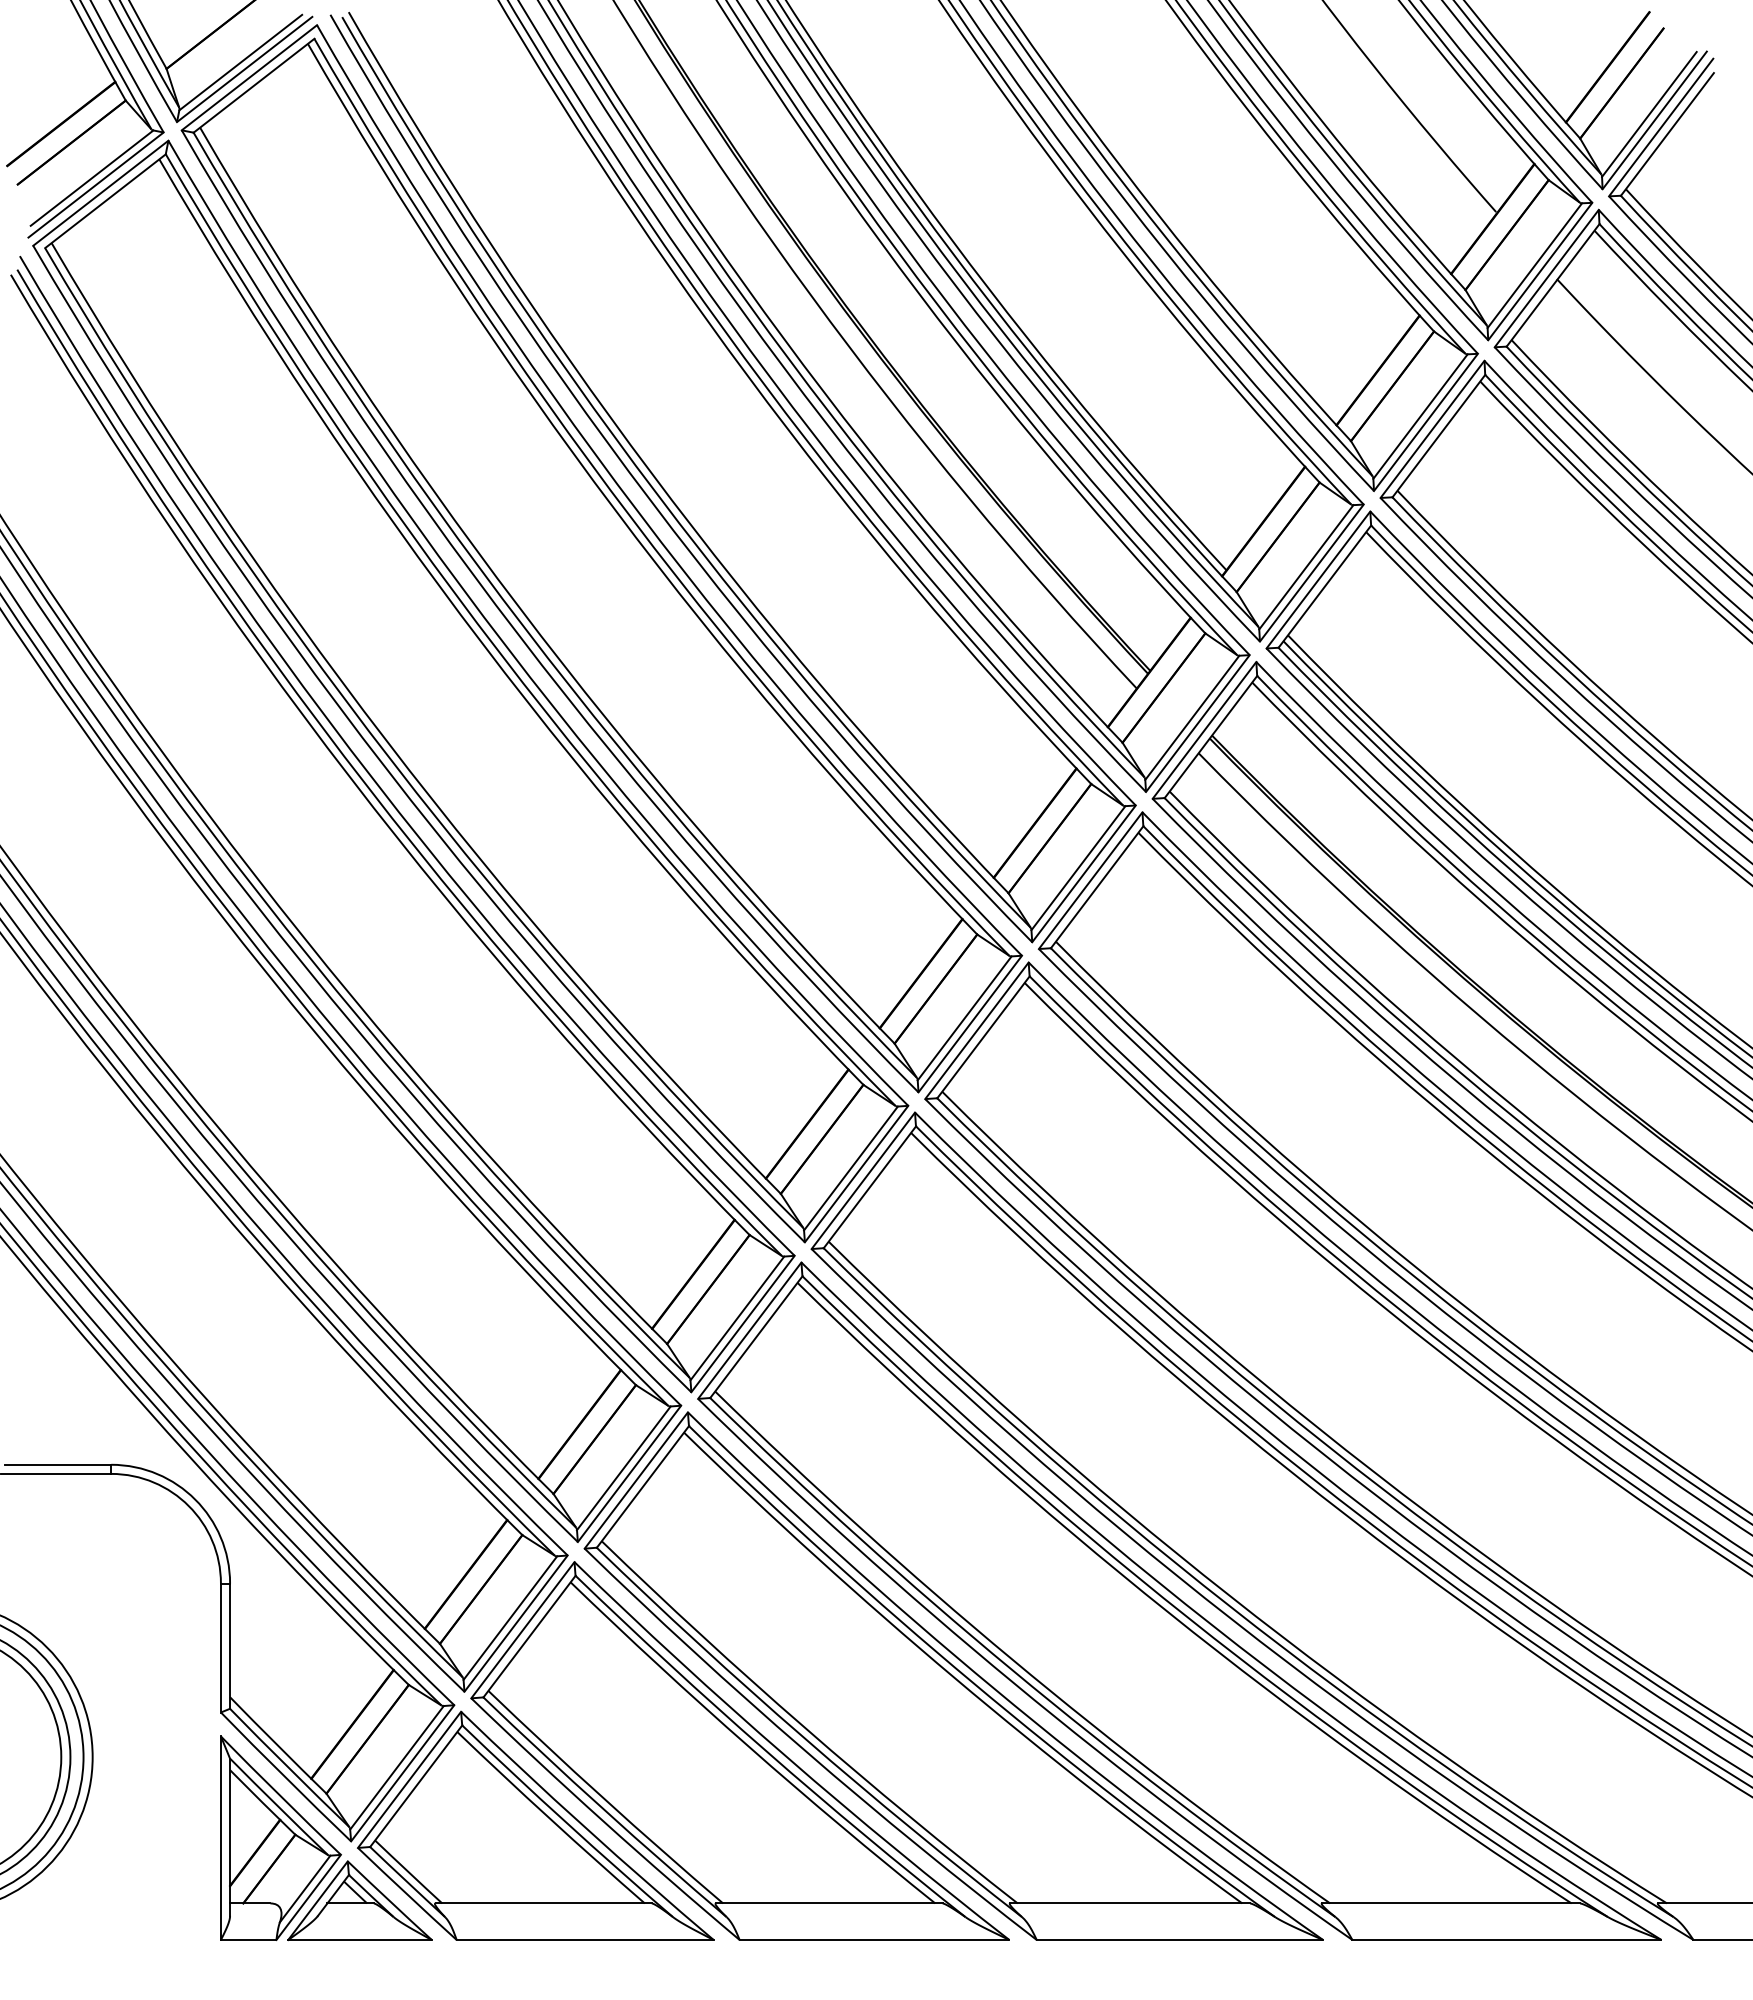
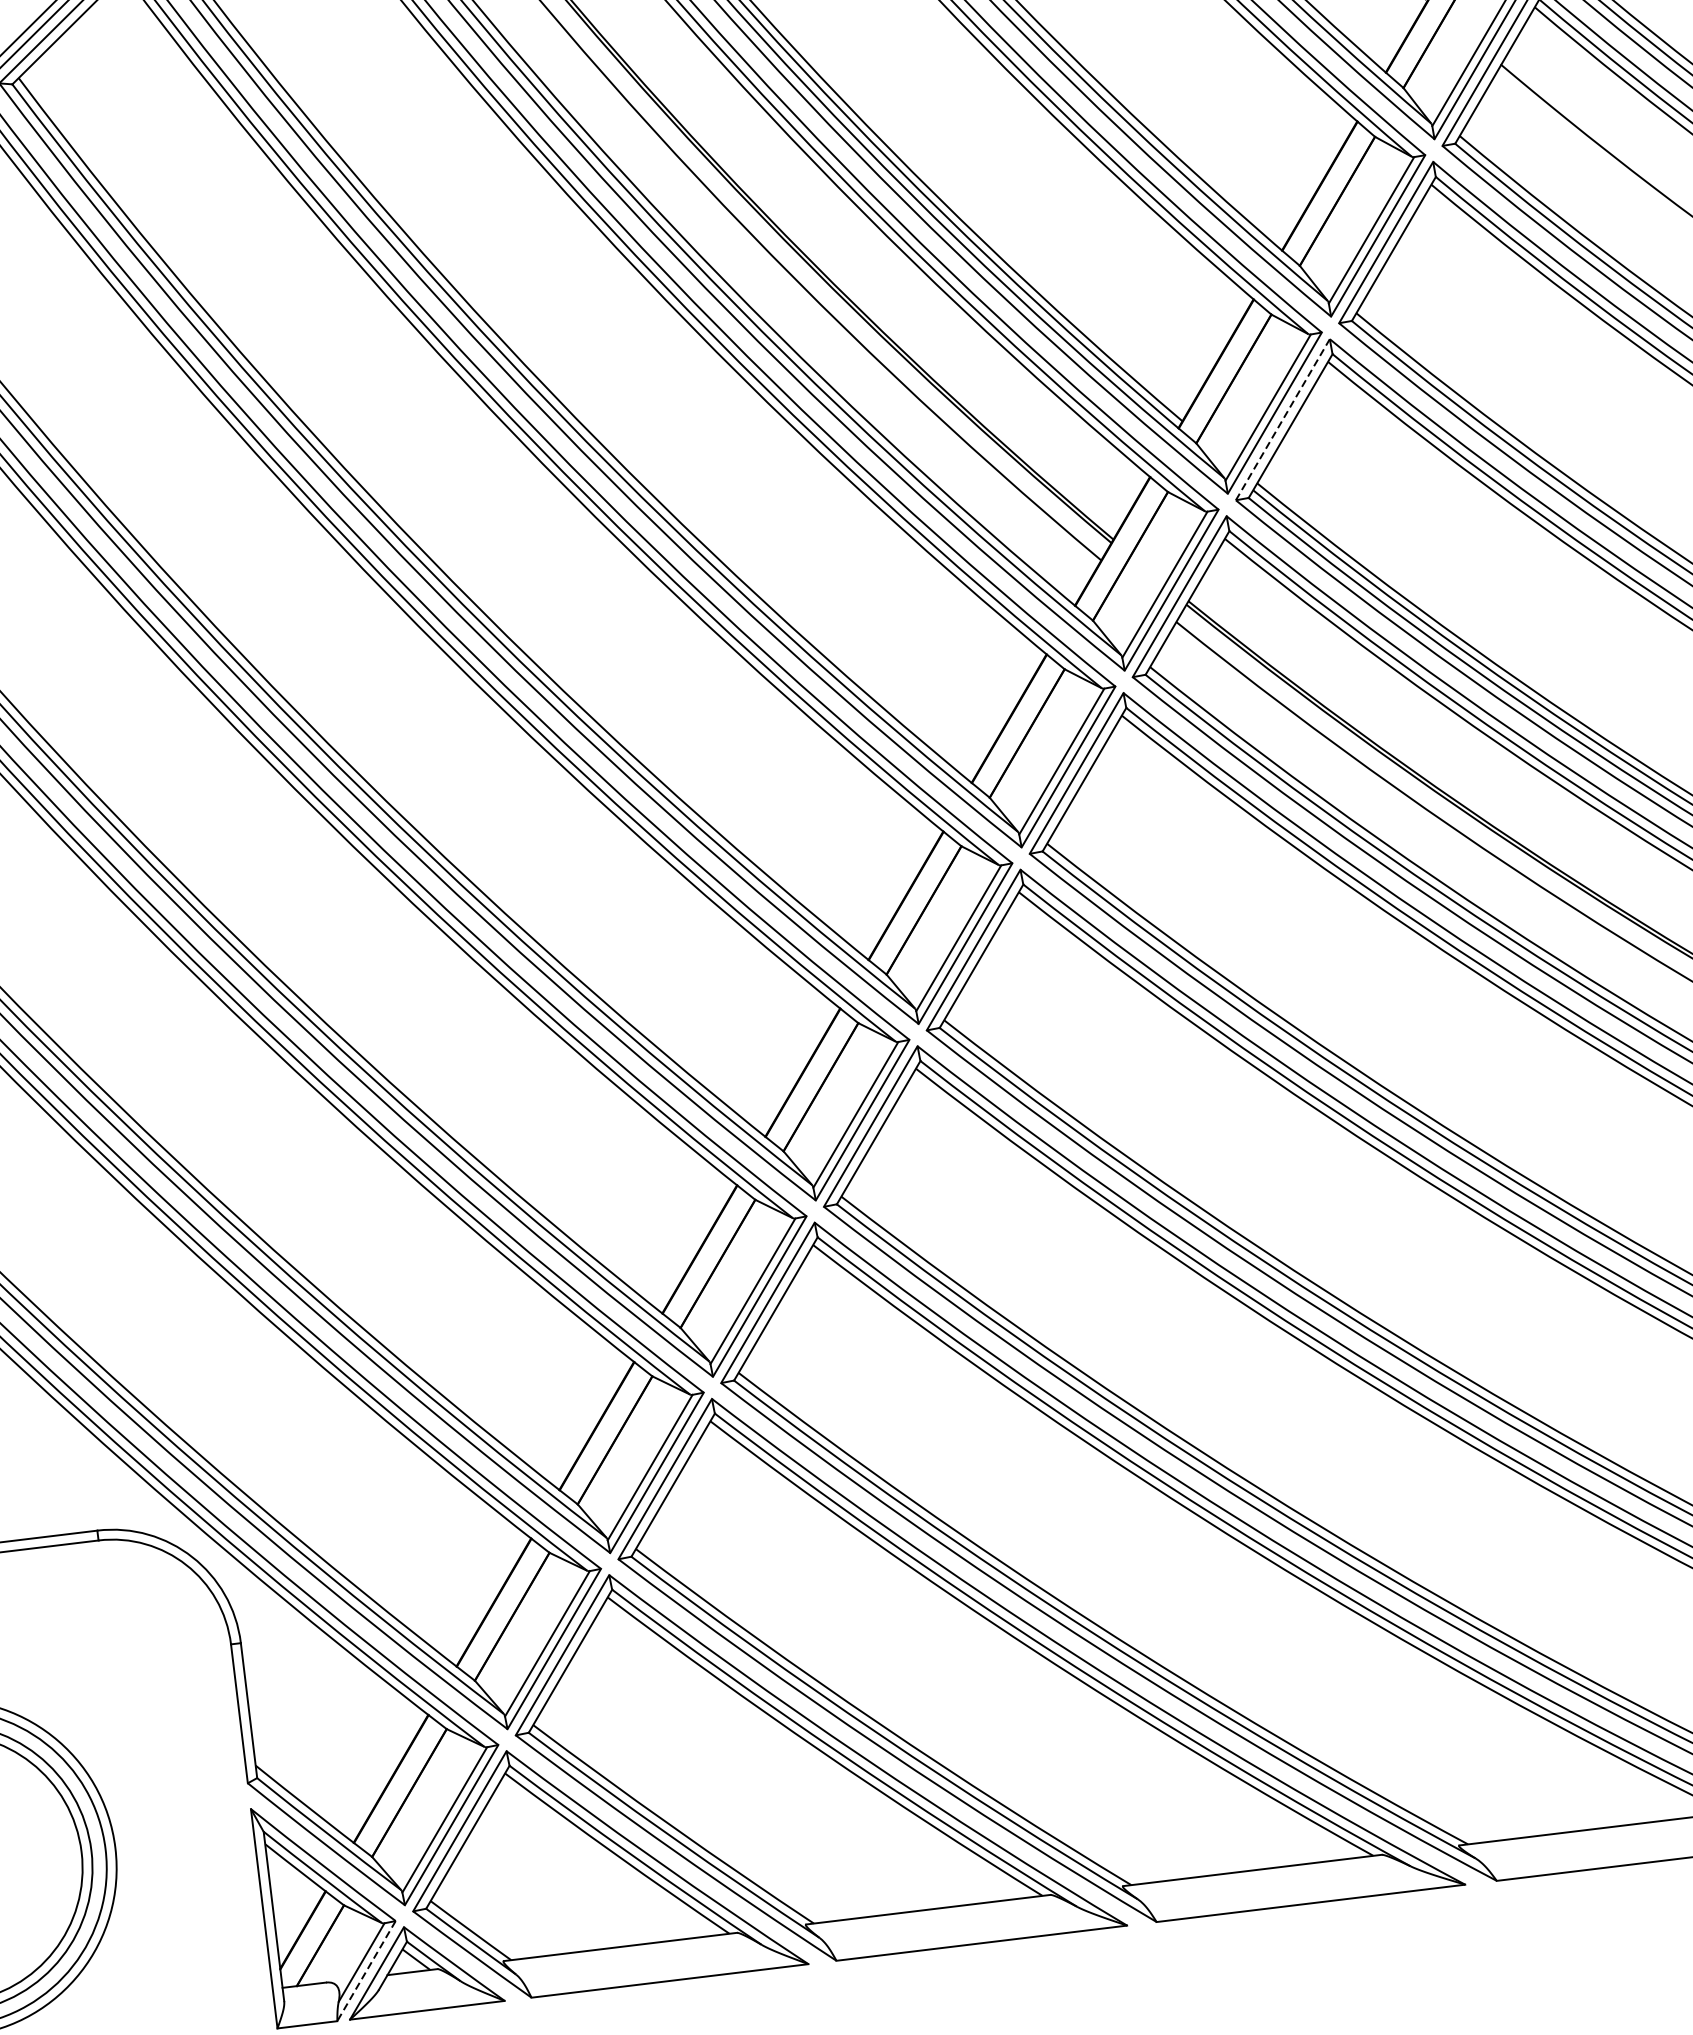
line: (1318, 580) -> (1282, 420), solid -> dashed
line: (308, 1897) -> (366, 1971), solid -> dashed

